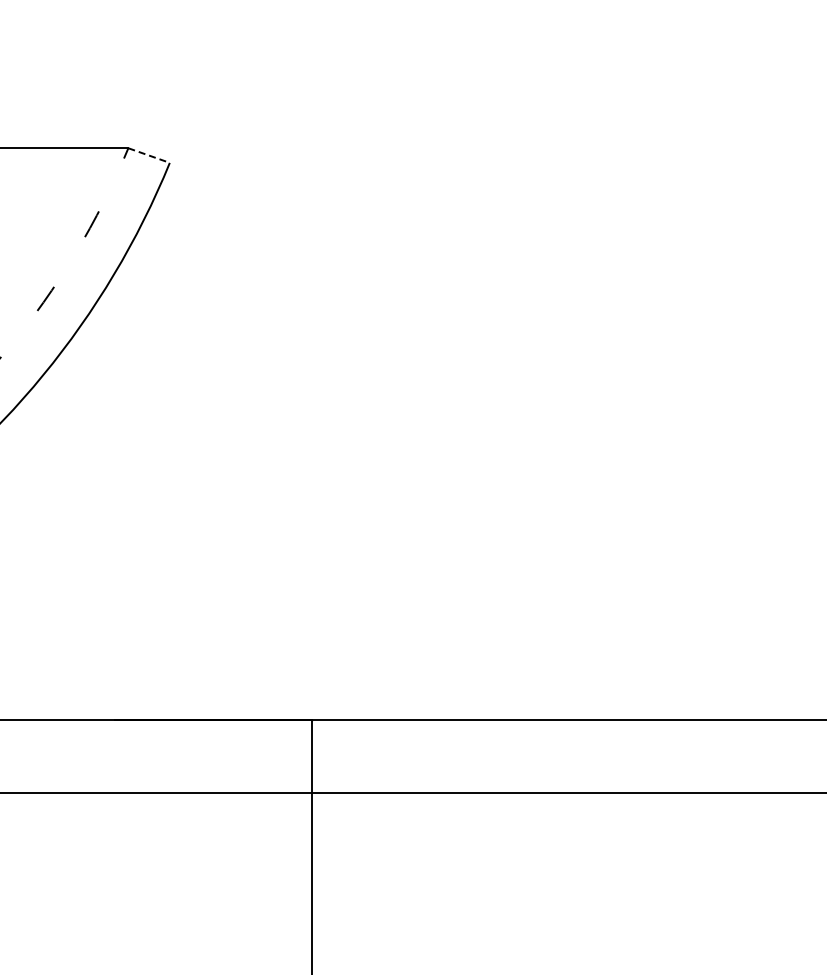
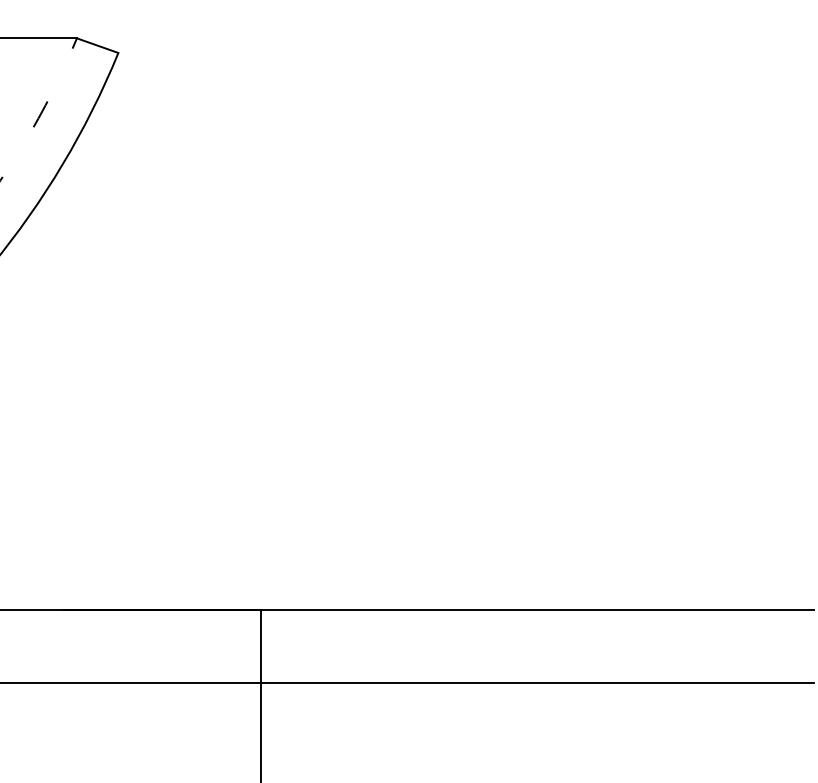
line: (149, 155) -> (98, 45), dashed -> solid

